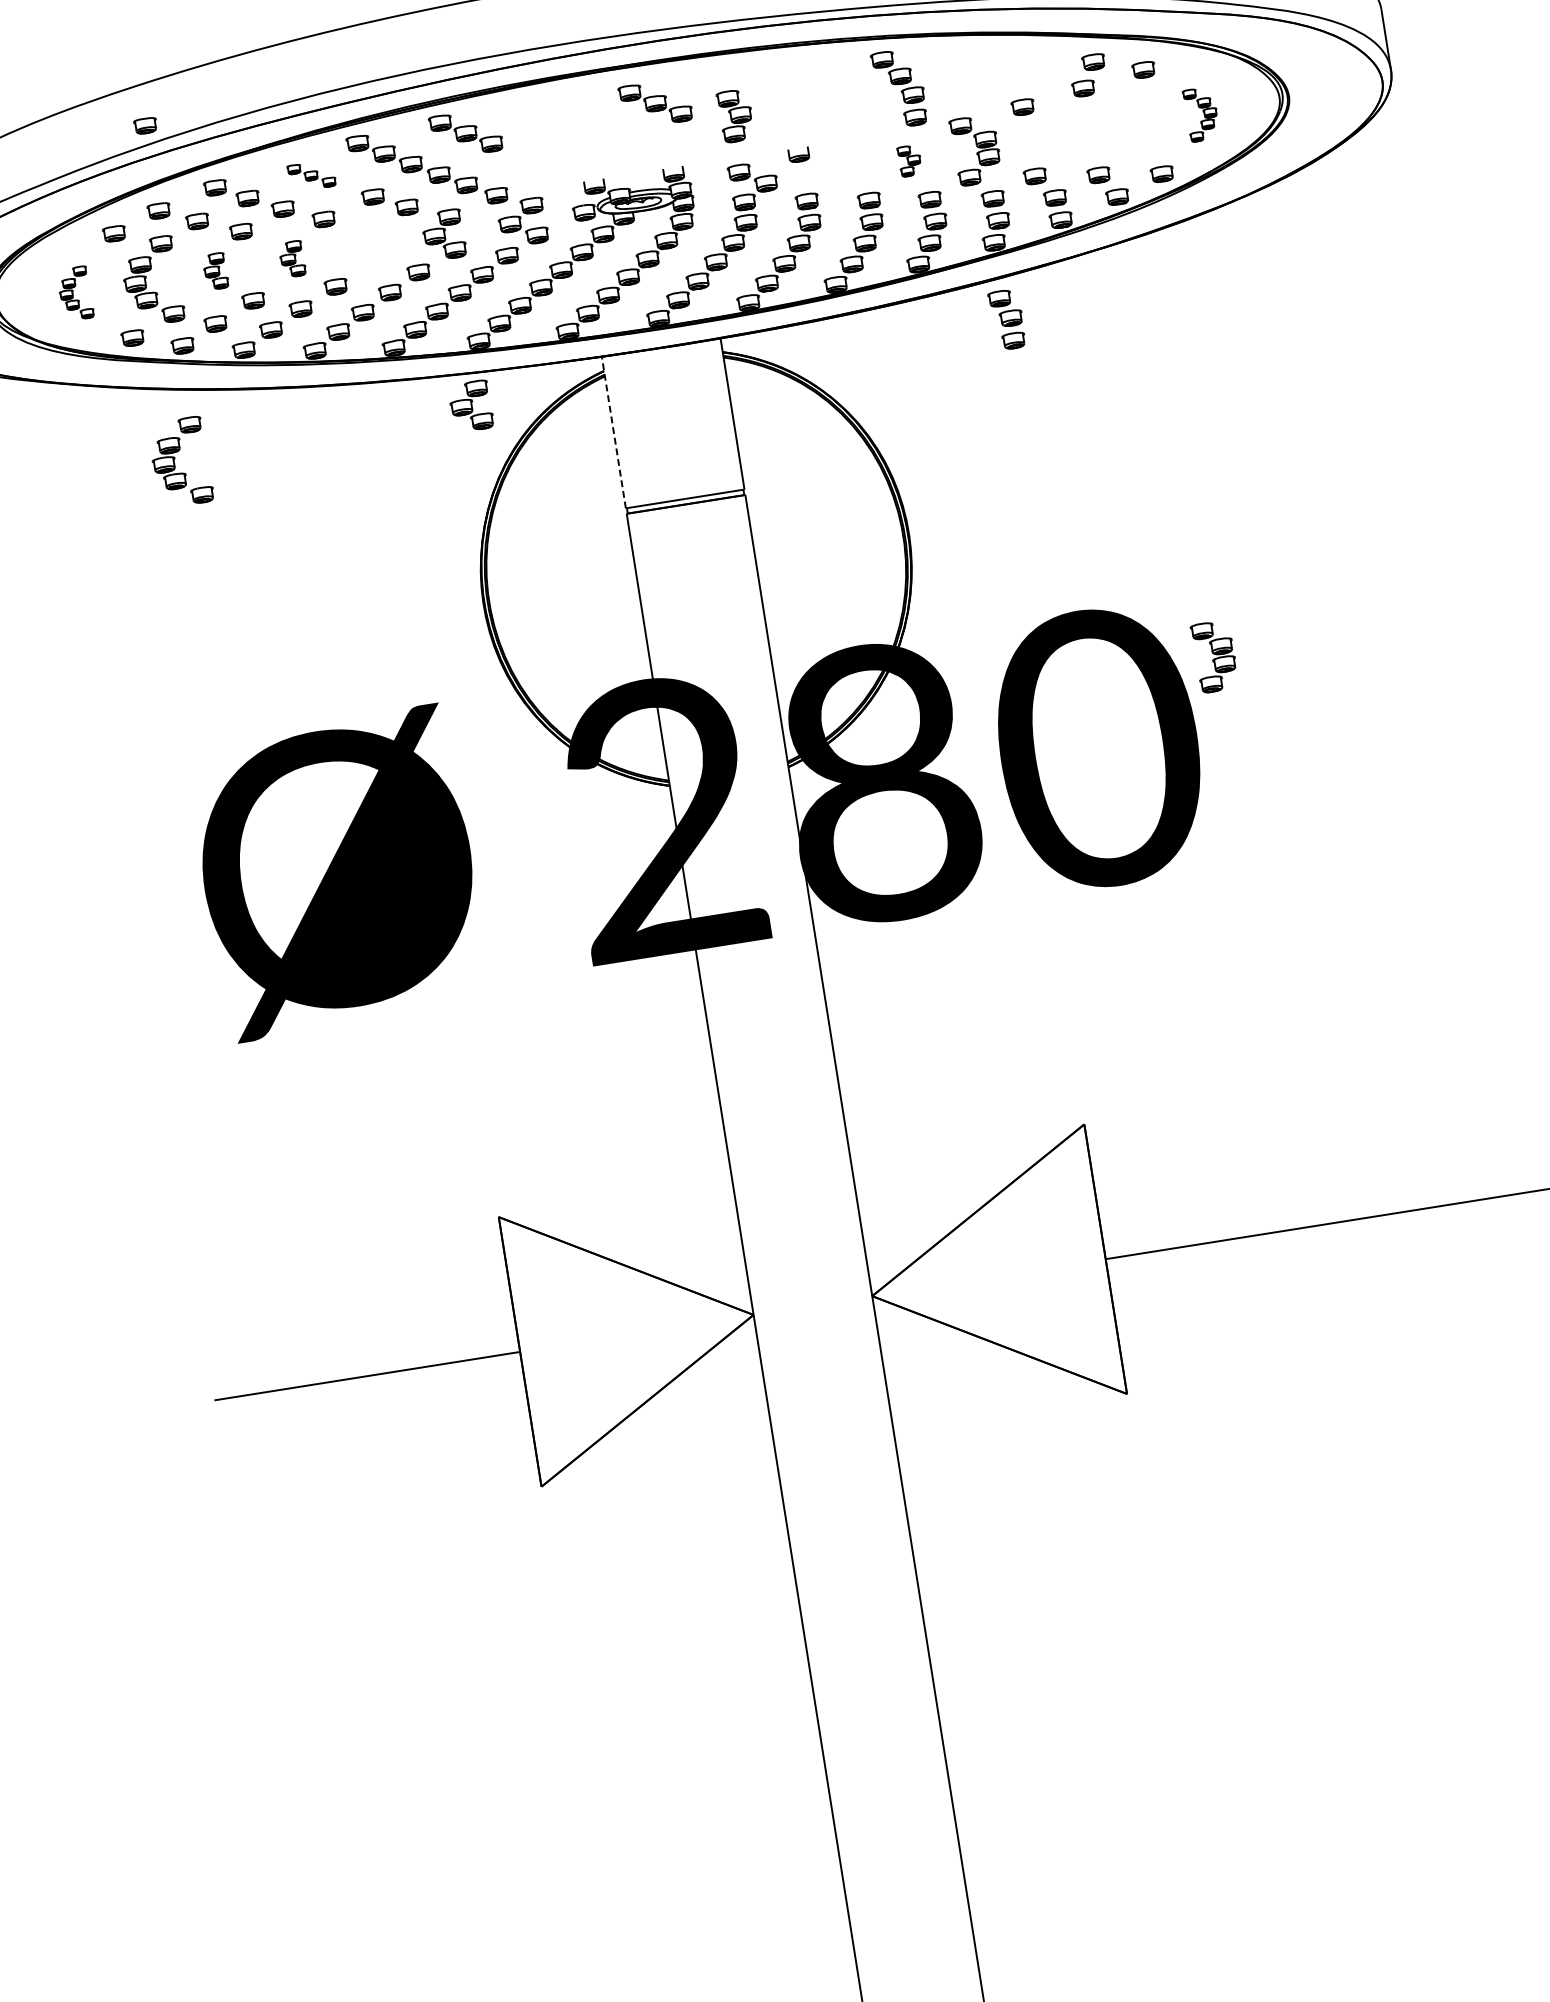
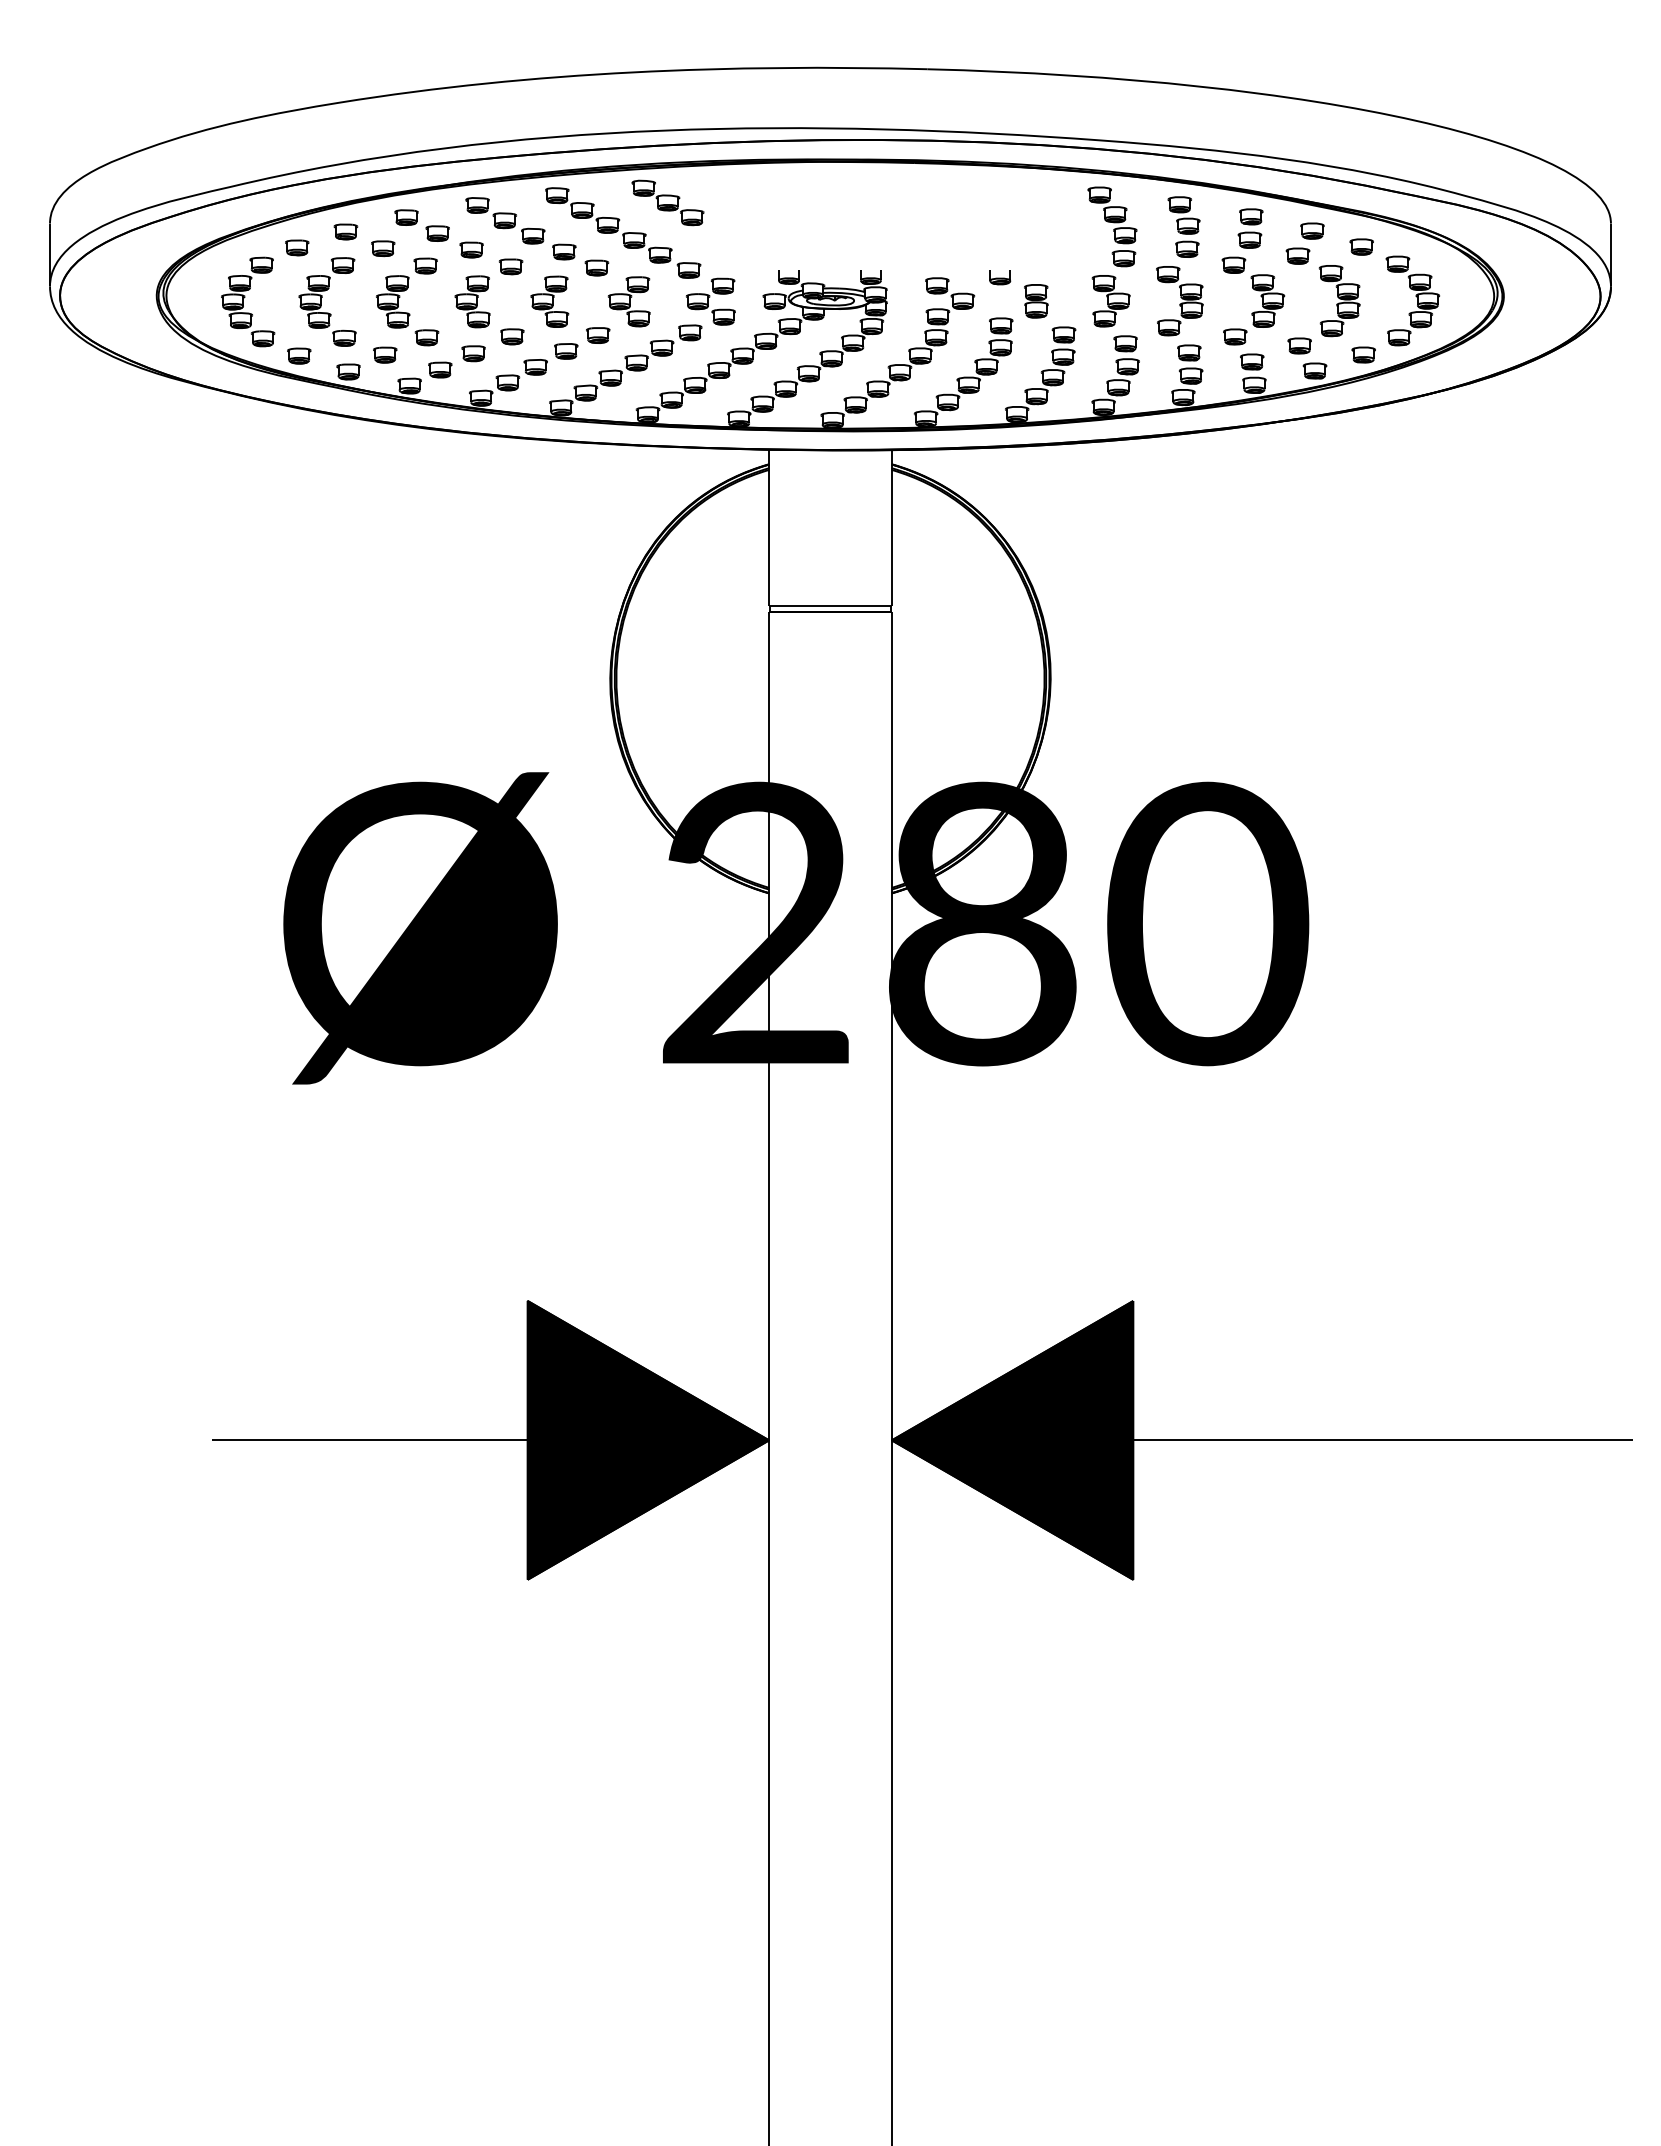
part: (1033, 69) -> (1250, 228), added
part: (655, 103) -> (863, 202), removed
part: (1201, 113) -> (1412, 300), size x1.67
part: (735, 115) -> (1267, 300), moved
part: (145, 125) -> (345, 143), removed
part: (909, 161) -> (1110, 301), size x1.67
part: (837, 172) -> (1036, 301), added
part: (311, 175) -> (505, 220), size x1.67
part: (366, 247) -> (549, 301), added
part: (292, 258) -> (472, 301), size x1.43
part: (215, 271) -> (393, 301), size x1.43
part: (75, 293) -> (248, 301), size x1.67
part: (1006, 319) -> (1183, 226), moved
part: (470, 406) -> (628, 478), removed
line: (614, 432) -> (769, 527), dashed -> solid
part: (180, 462) -> (327, 488), removed
part: (1214, 657) -> (1339, 301), moved
fill: (988, 1277) -> (1012, 1440), added
fill: (636, 1332) -> (648, 1439), added

